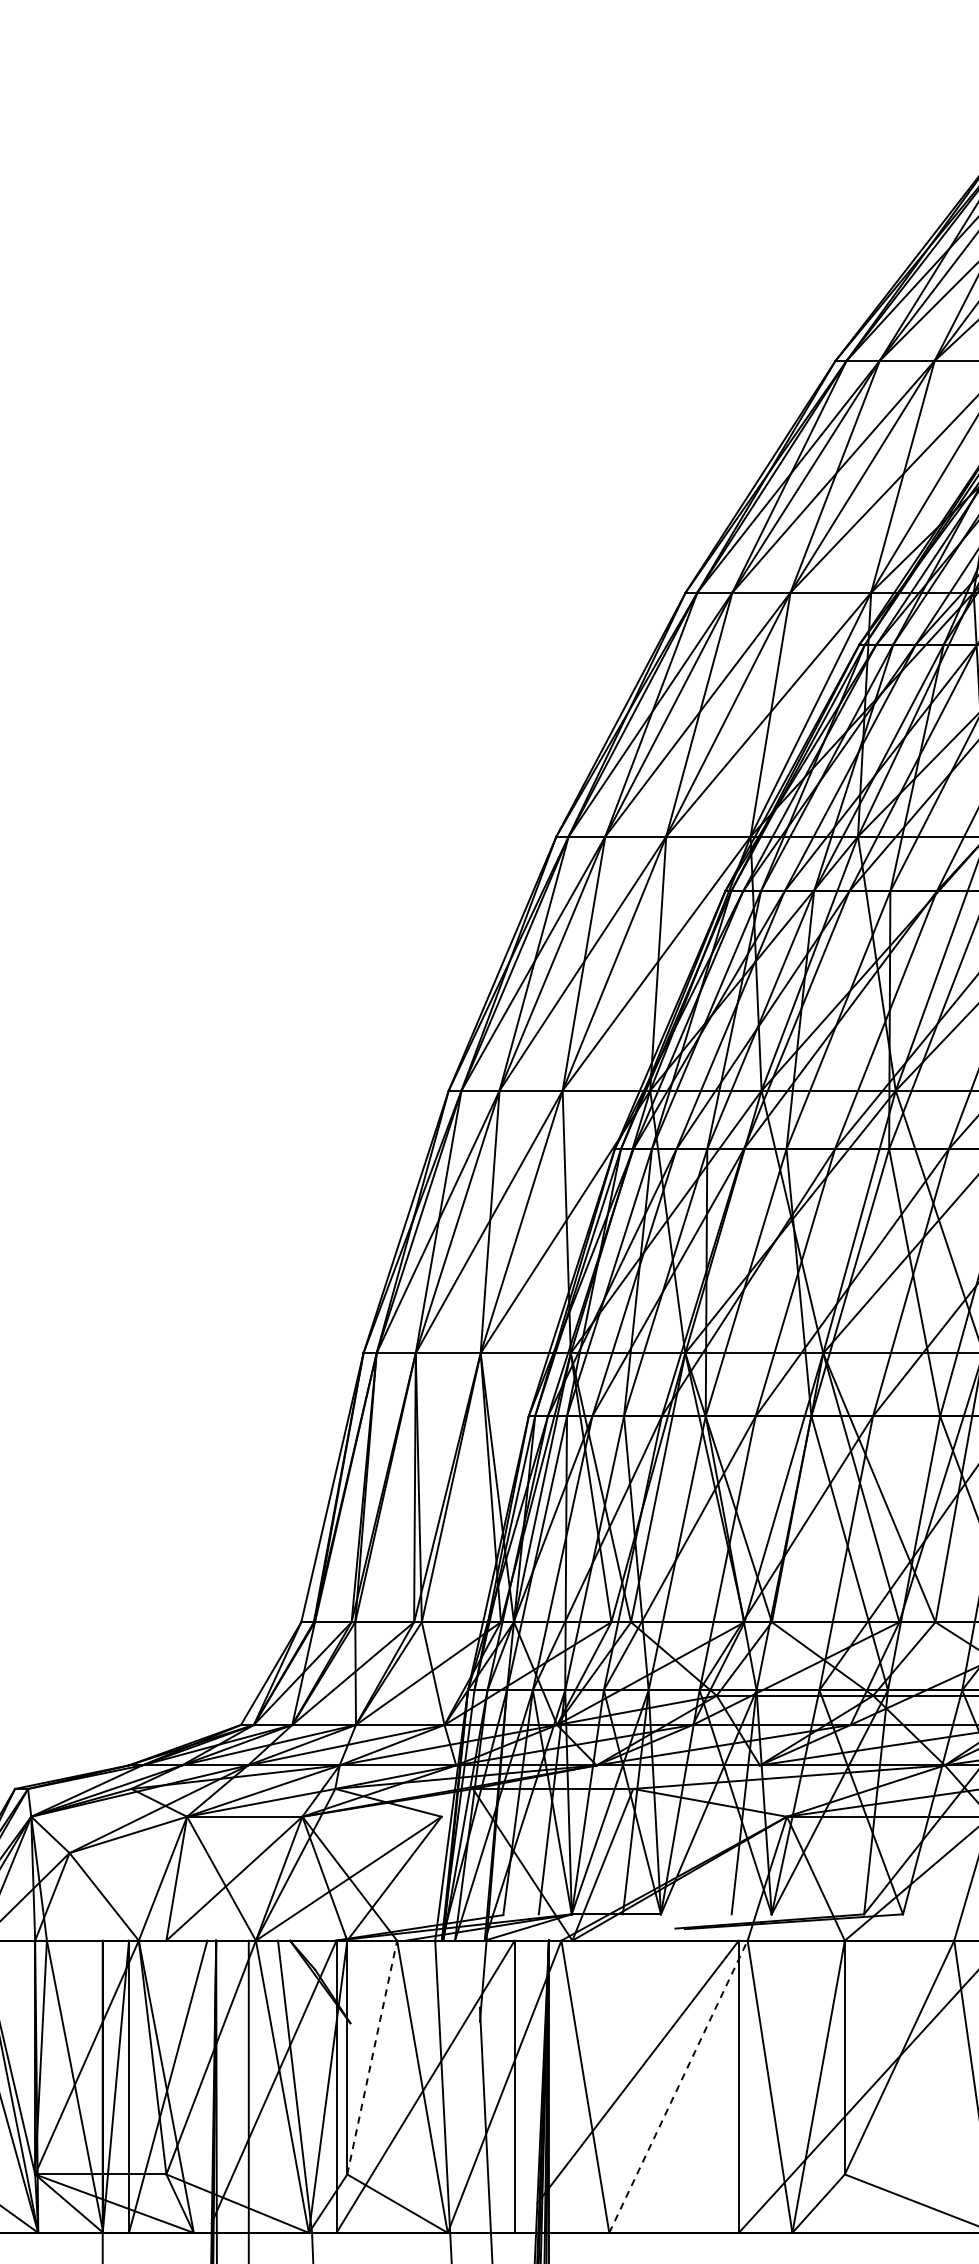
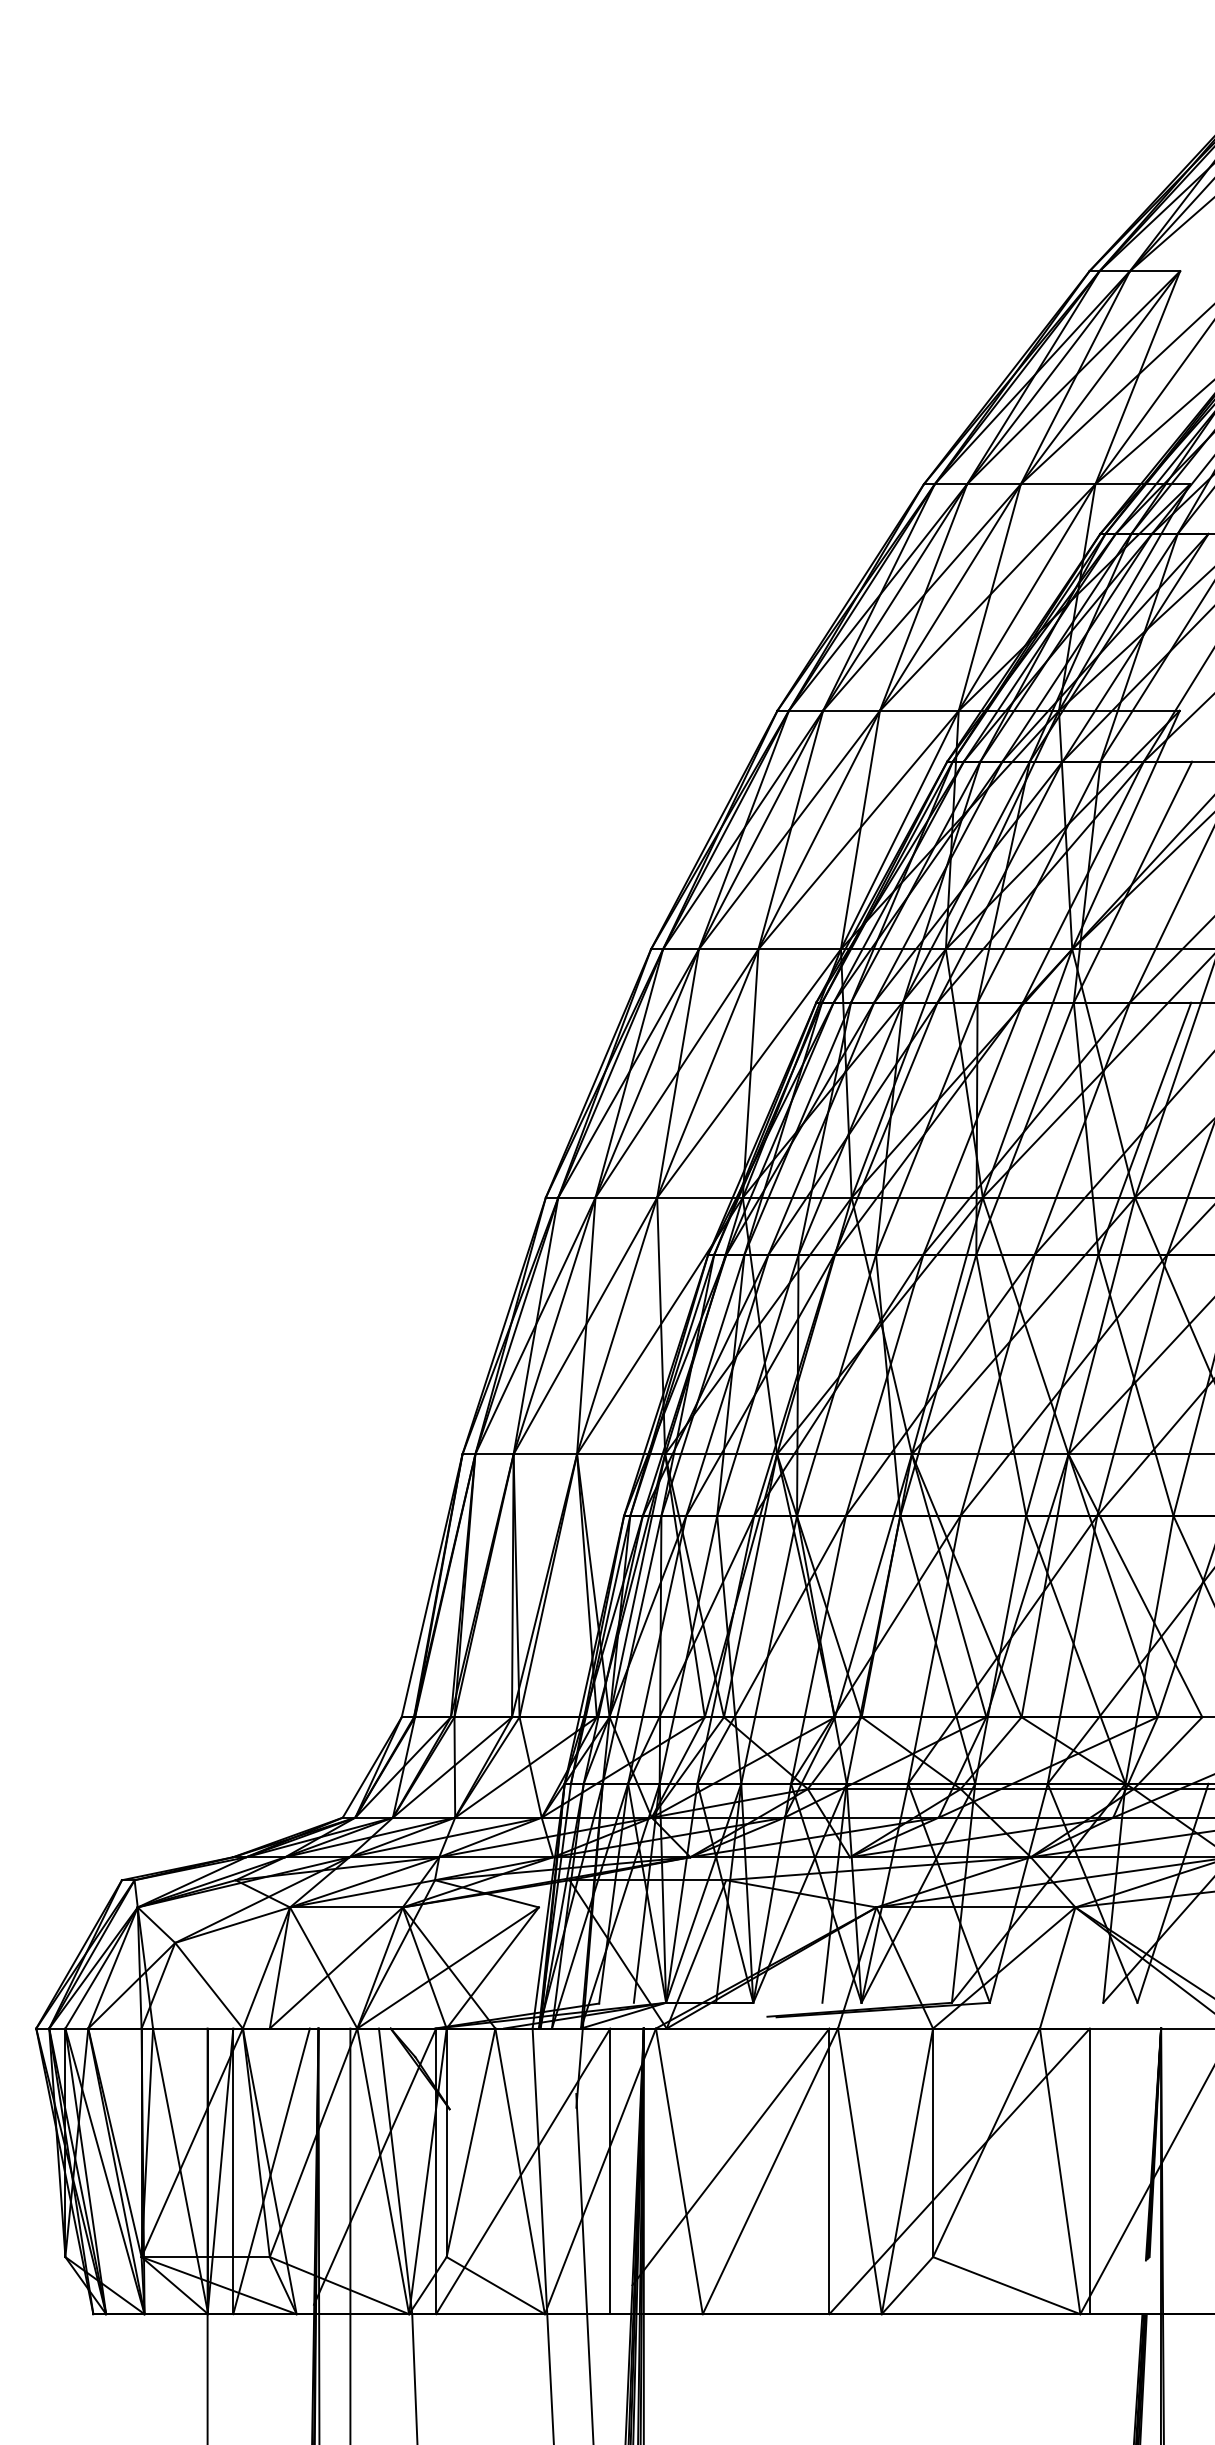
line: (372, 2057) -> (471, 2142), dashed -> solid
line: (678, 2085) -> (770, 2170), dashed -> solid

